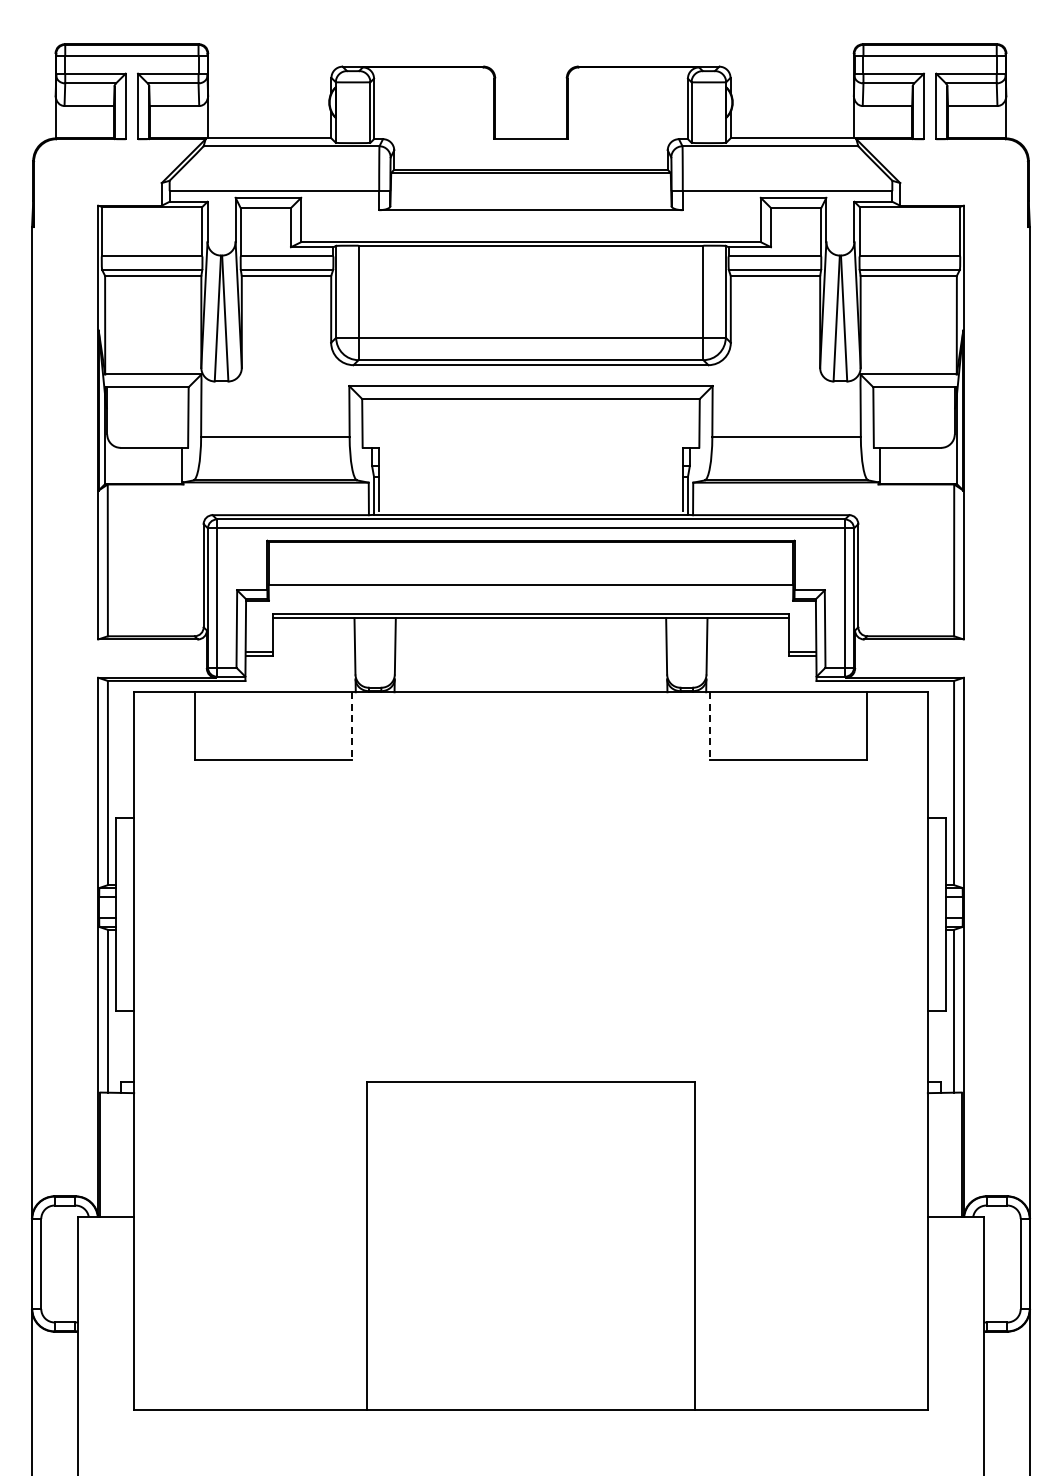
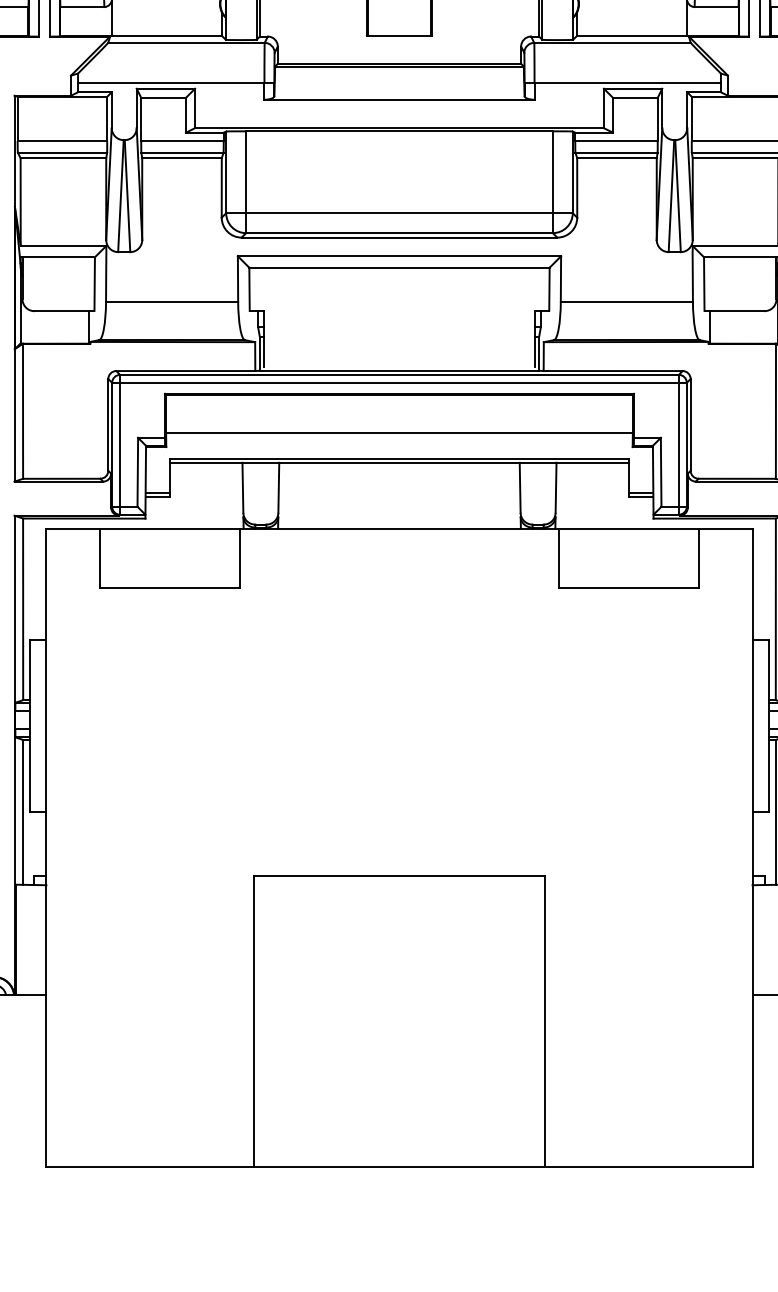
line: (351, 725) -> (239, 558), dashed -> solid
line: (710, 725) -> (559, 558), dashed -> solid

